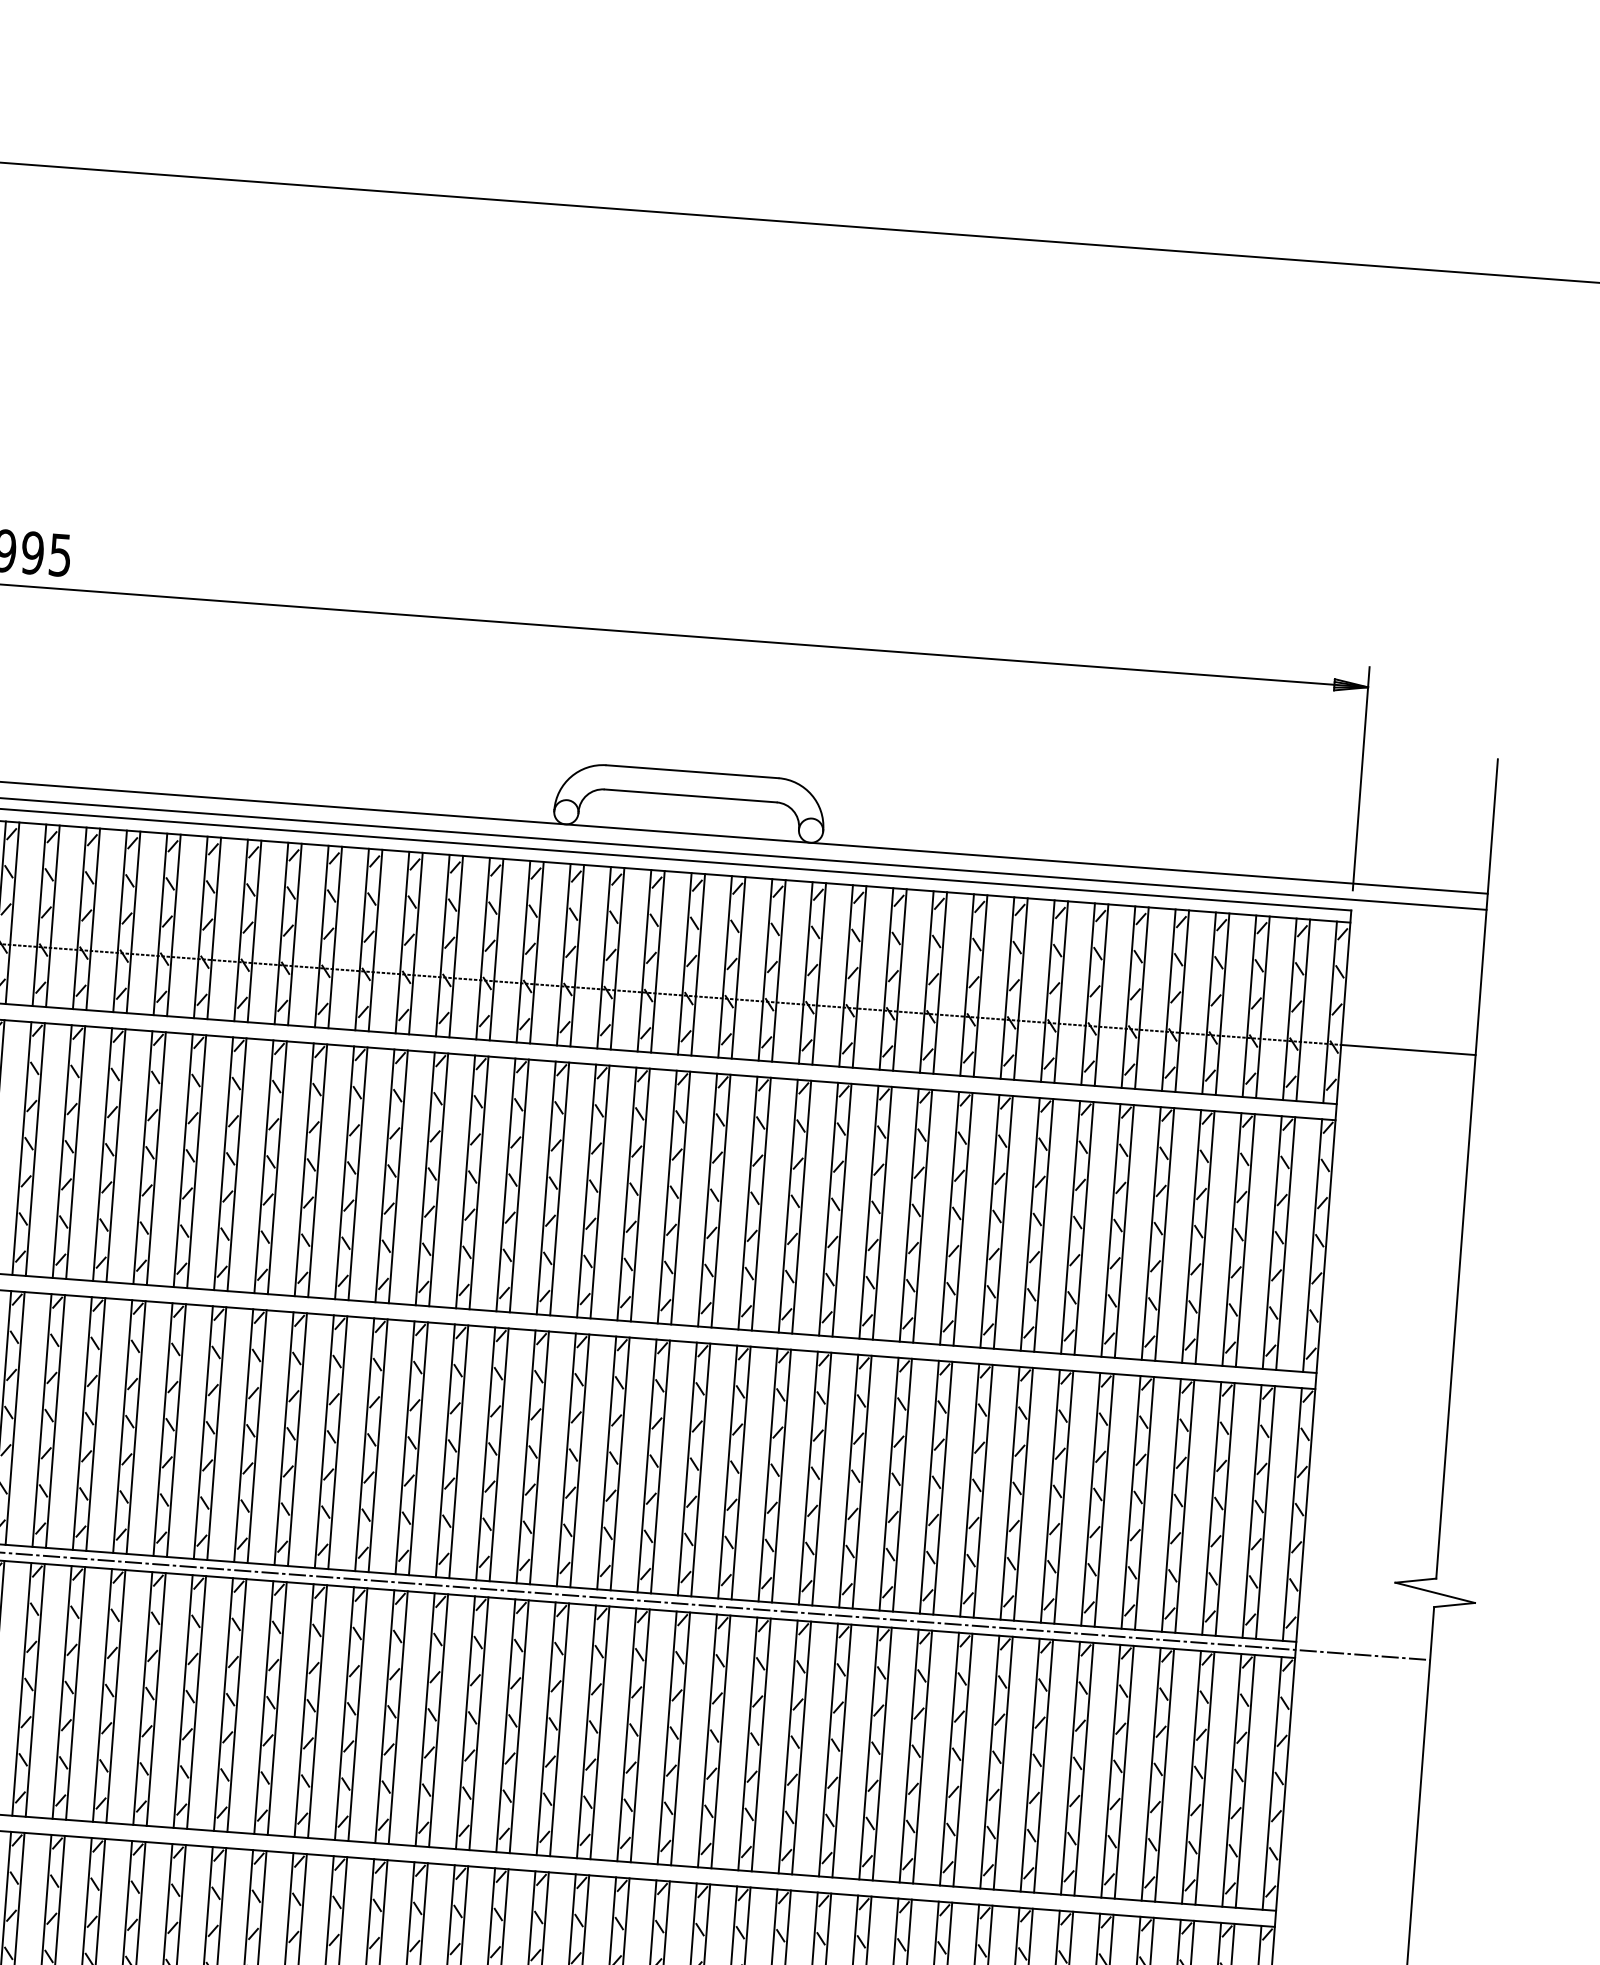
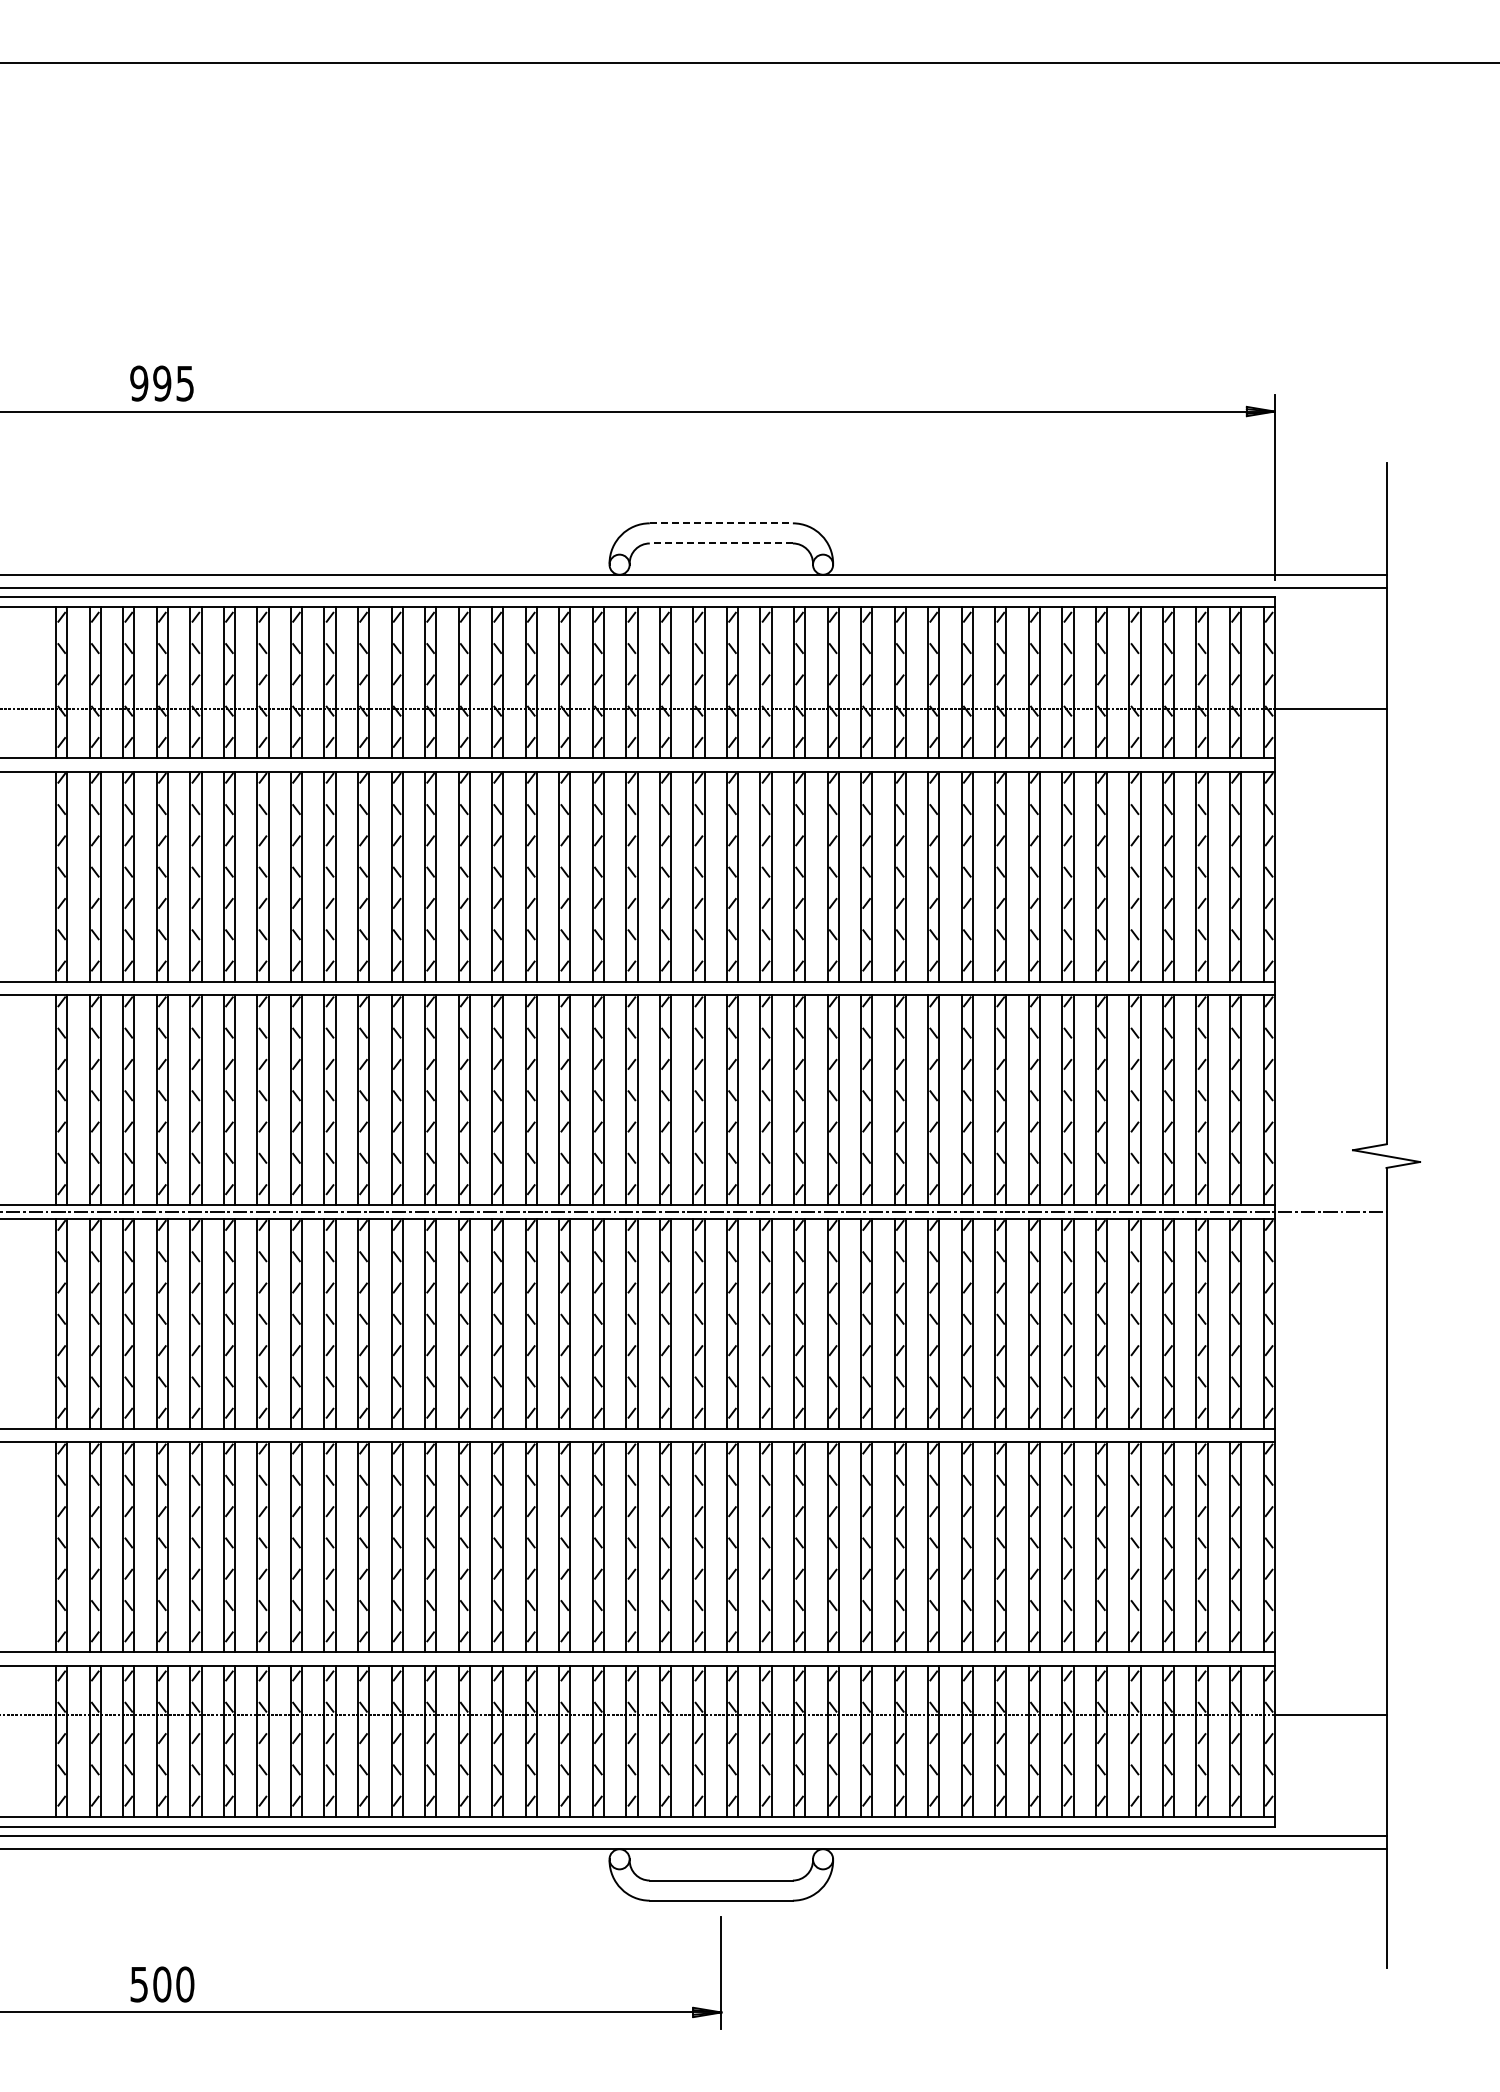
line: (692, 771) -> (721, 523), solid -> dashed
line: (690, 795) -> (721, 543), solid -> dashed

